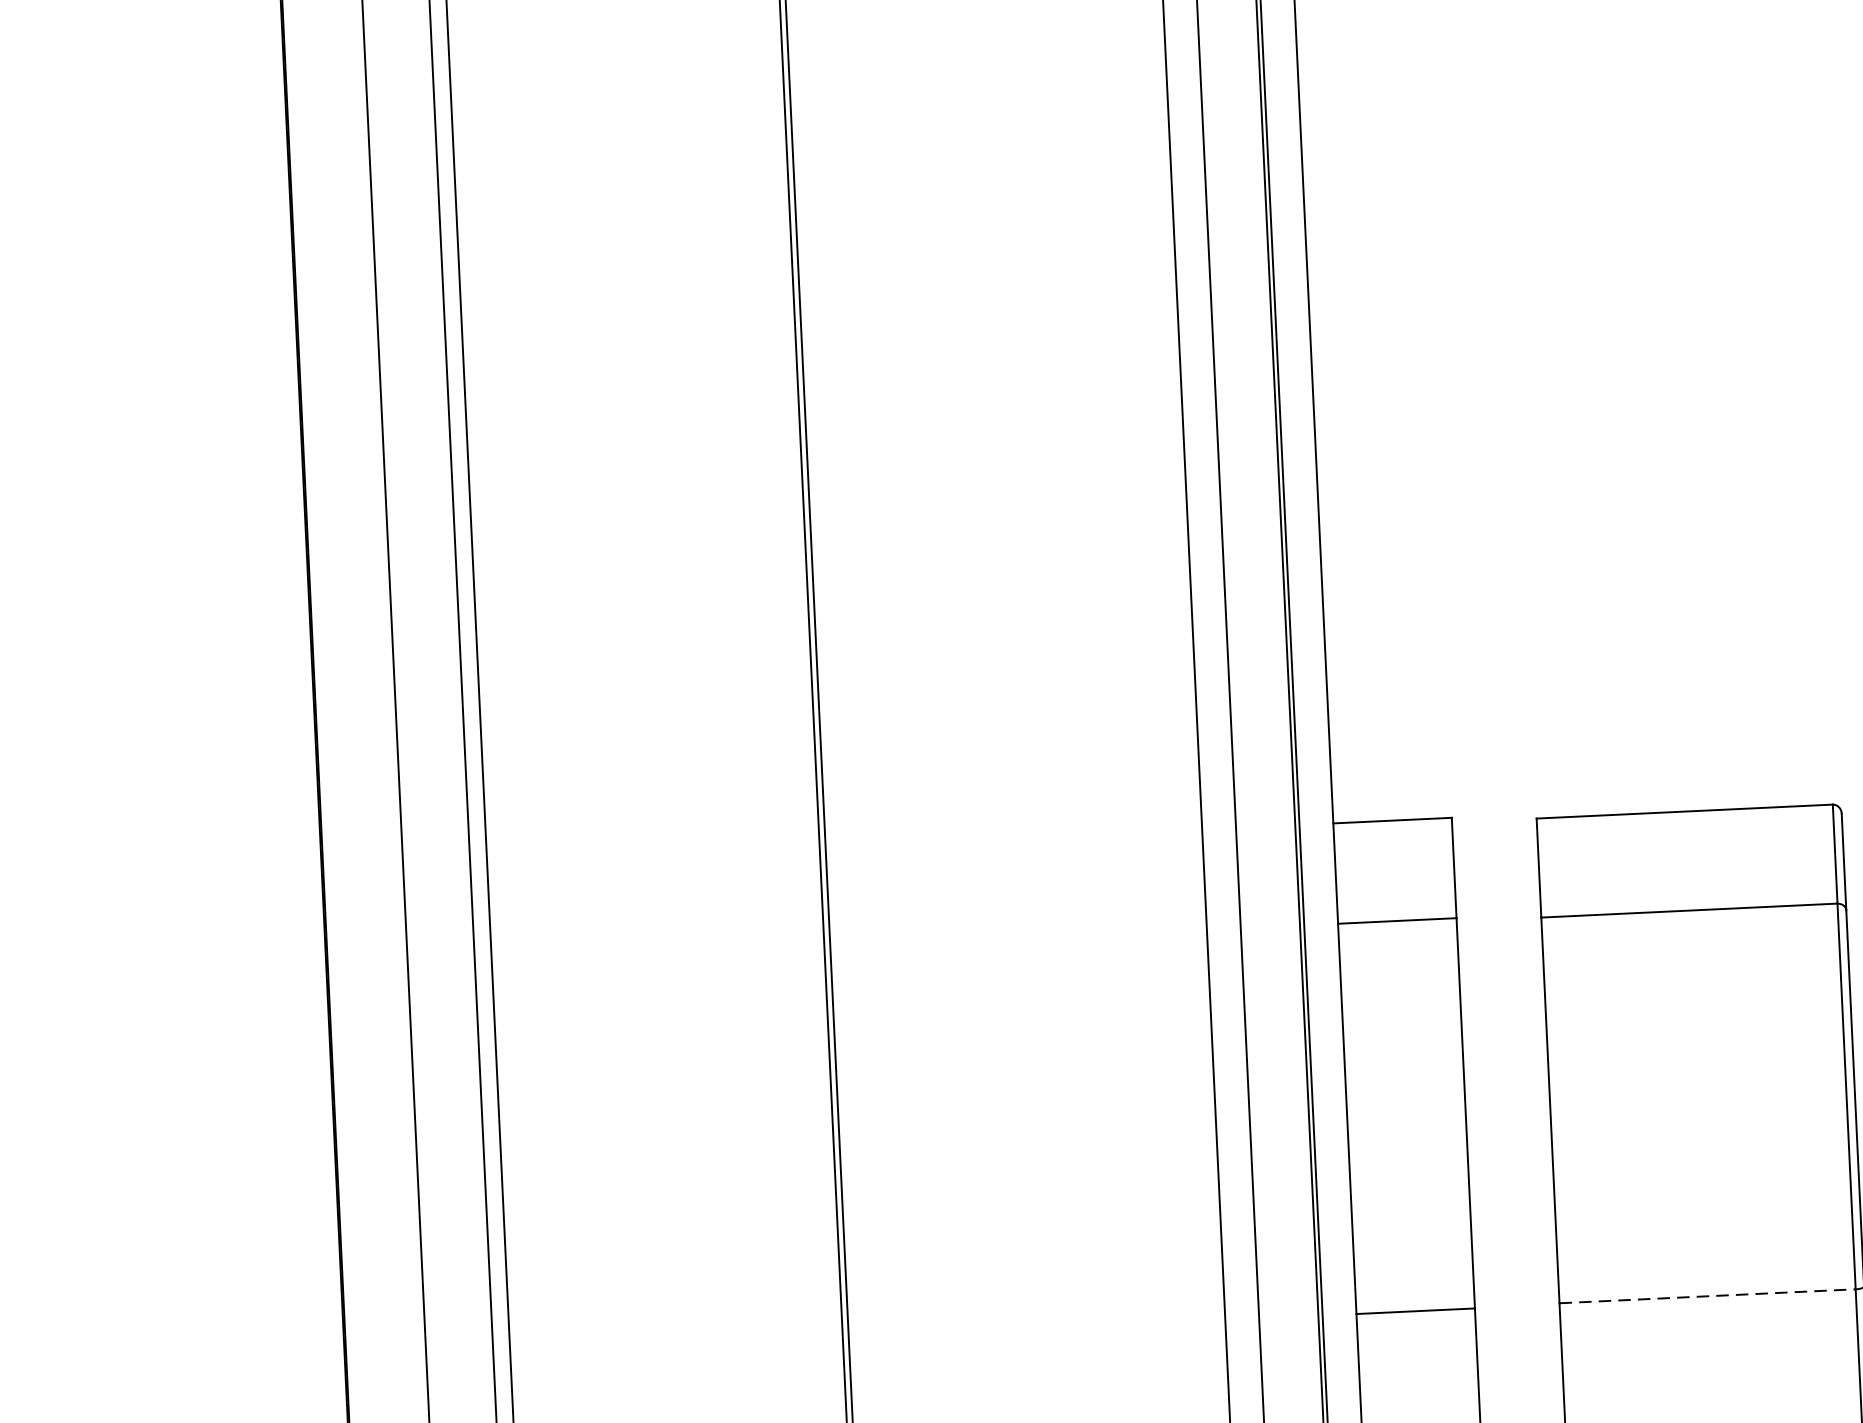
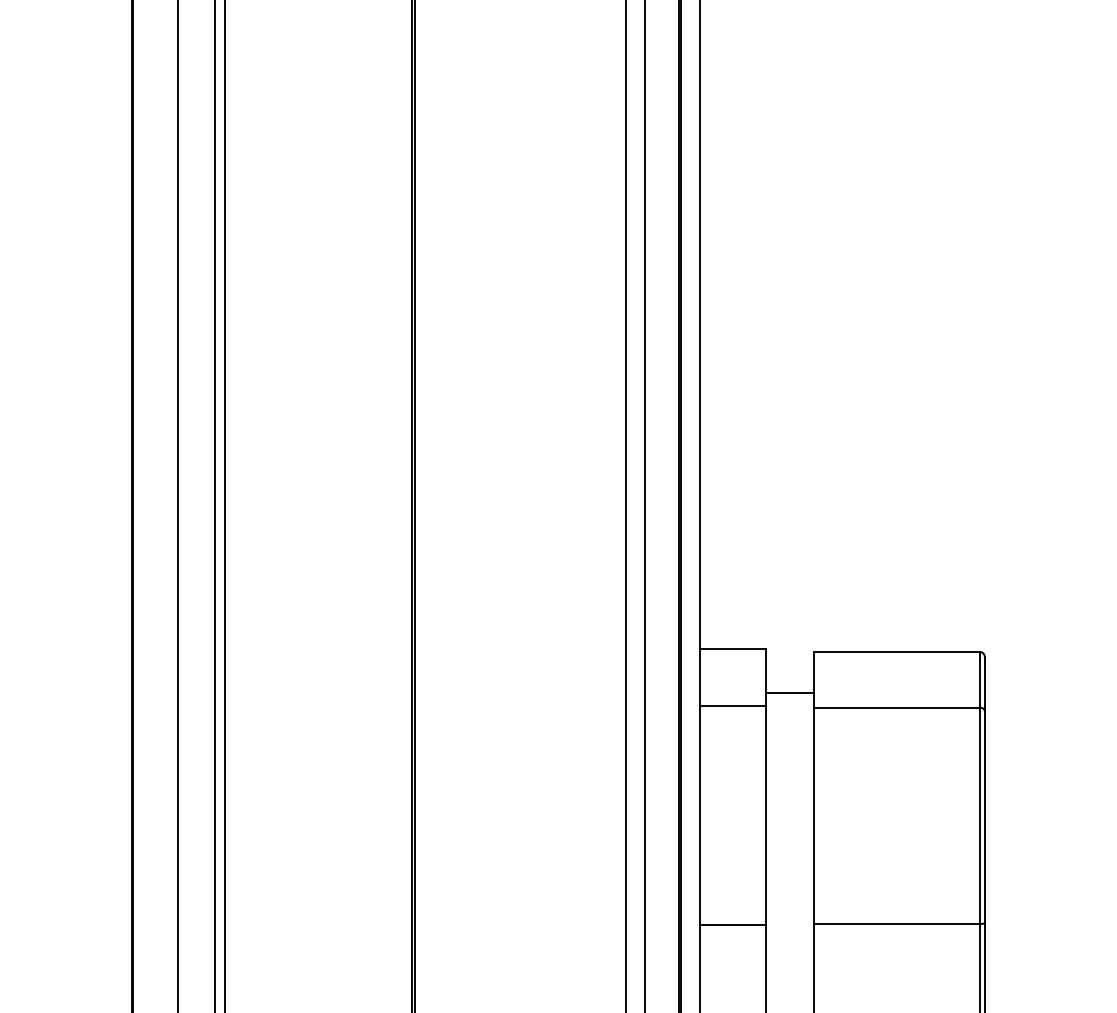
line: (1496, 892) -> (789, 692), added
line: (1708, 1297) -> (897, 924), dashed -> solid

